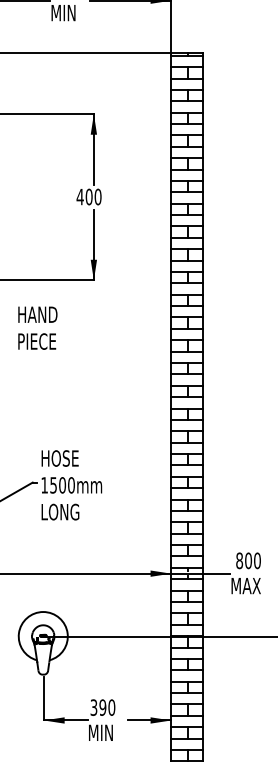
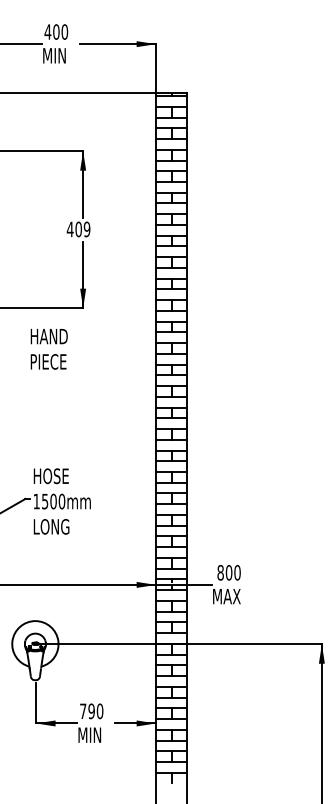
text: (97, 197) -> (86, 229), 400 -> 409
text: (37, 328) -> (48, 349), moved
text: (94, 707) -> (83, 711), 390 -> 790

